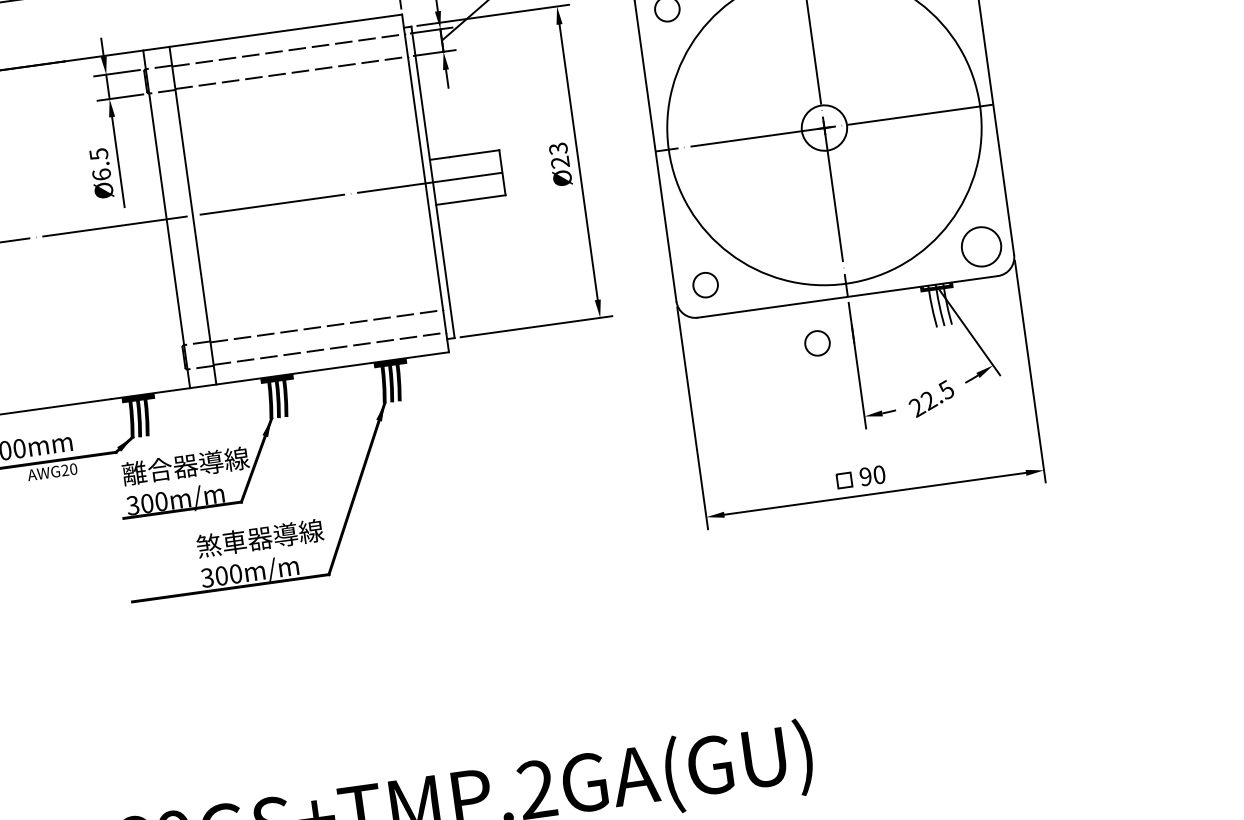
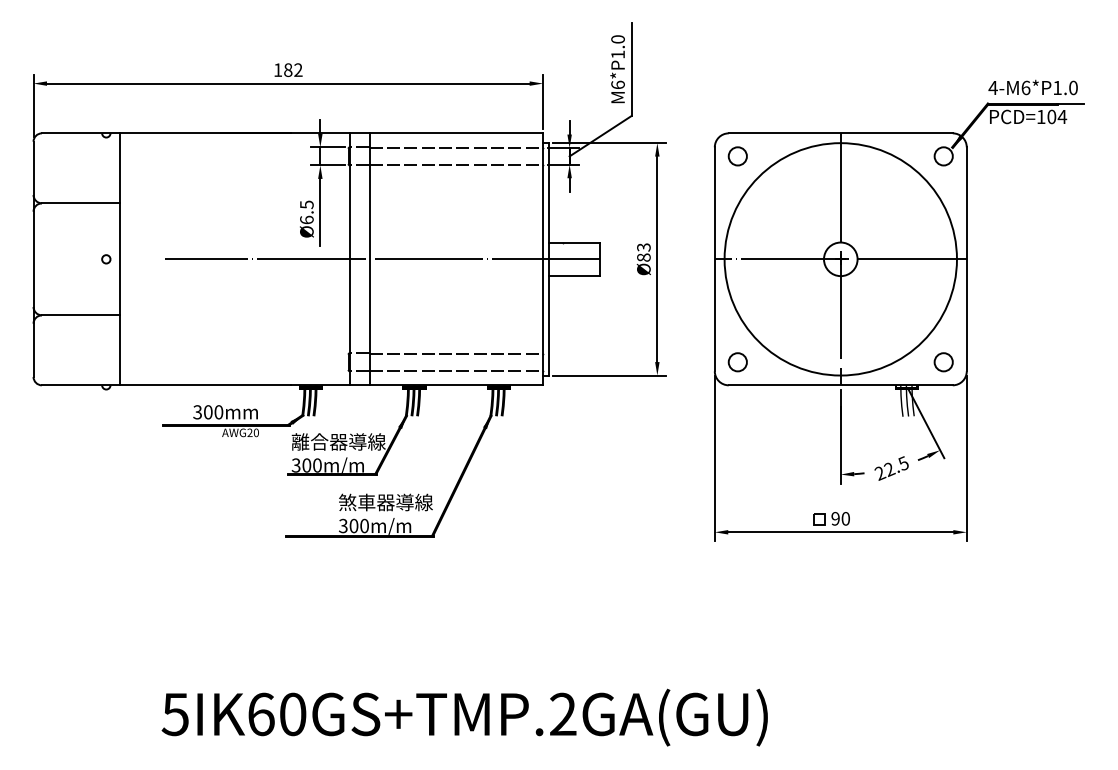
text: (559, 162) -> (643, 257), Ø23 -> Ø83
circle: (981, 247) -> (943, 362), size x0.62
circle: (817, 343) -> (813, 416), removed

